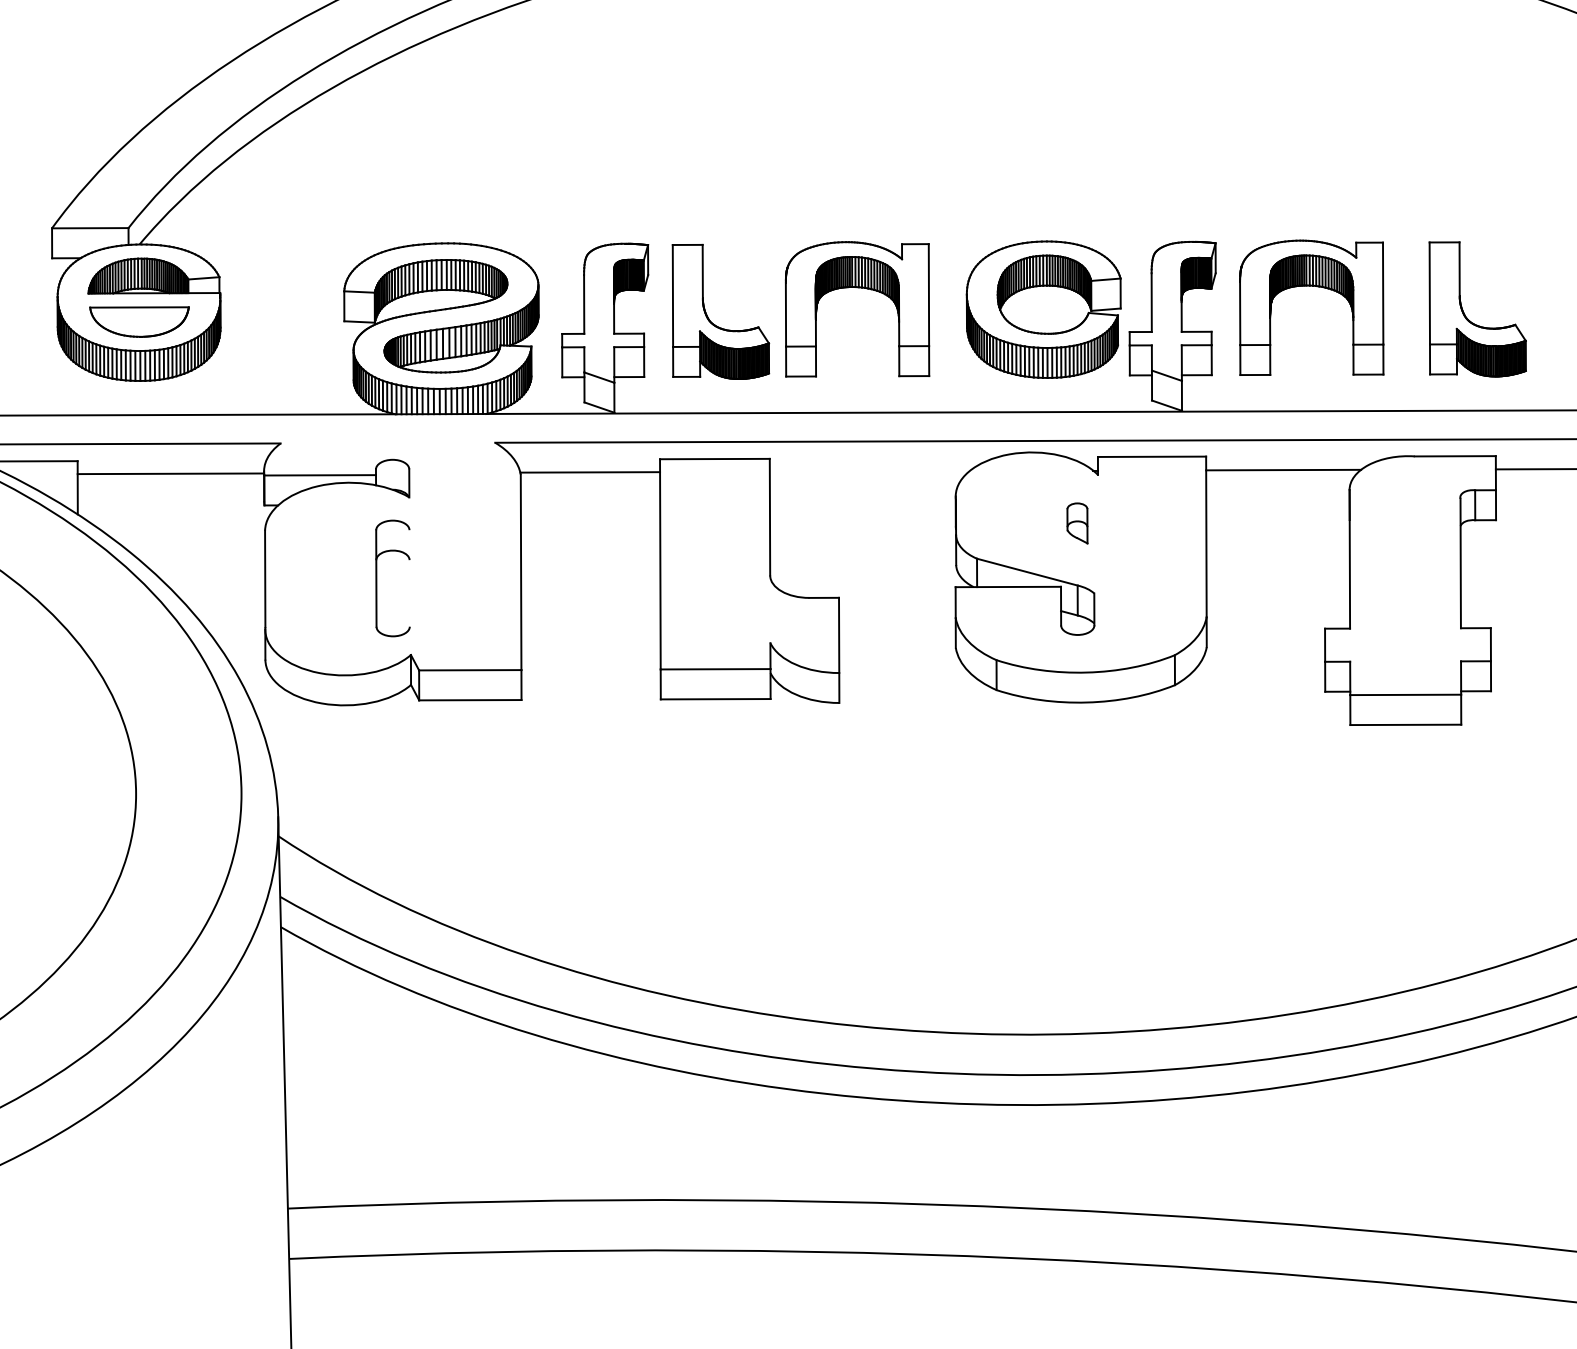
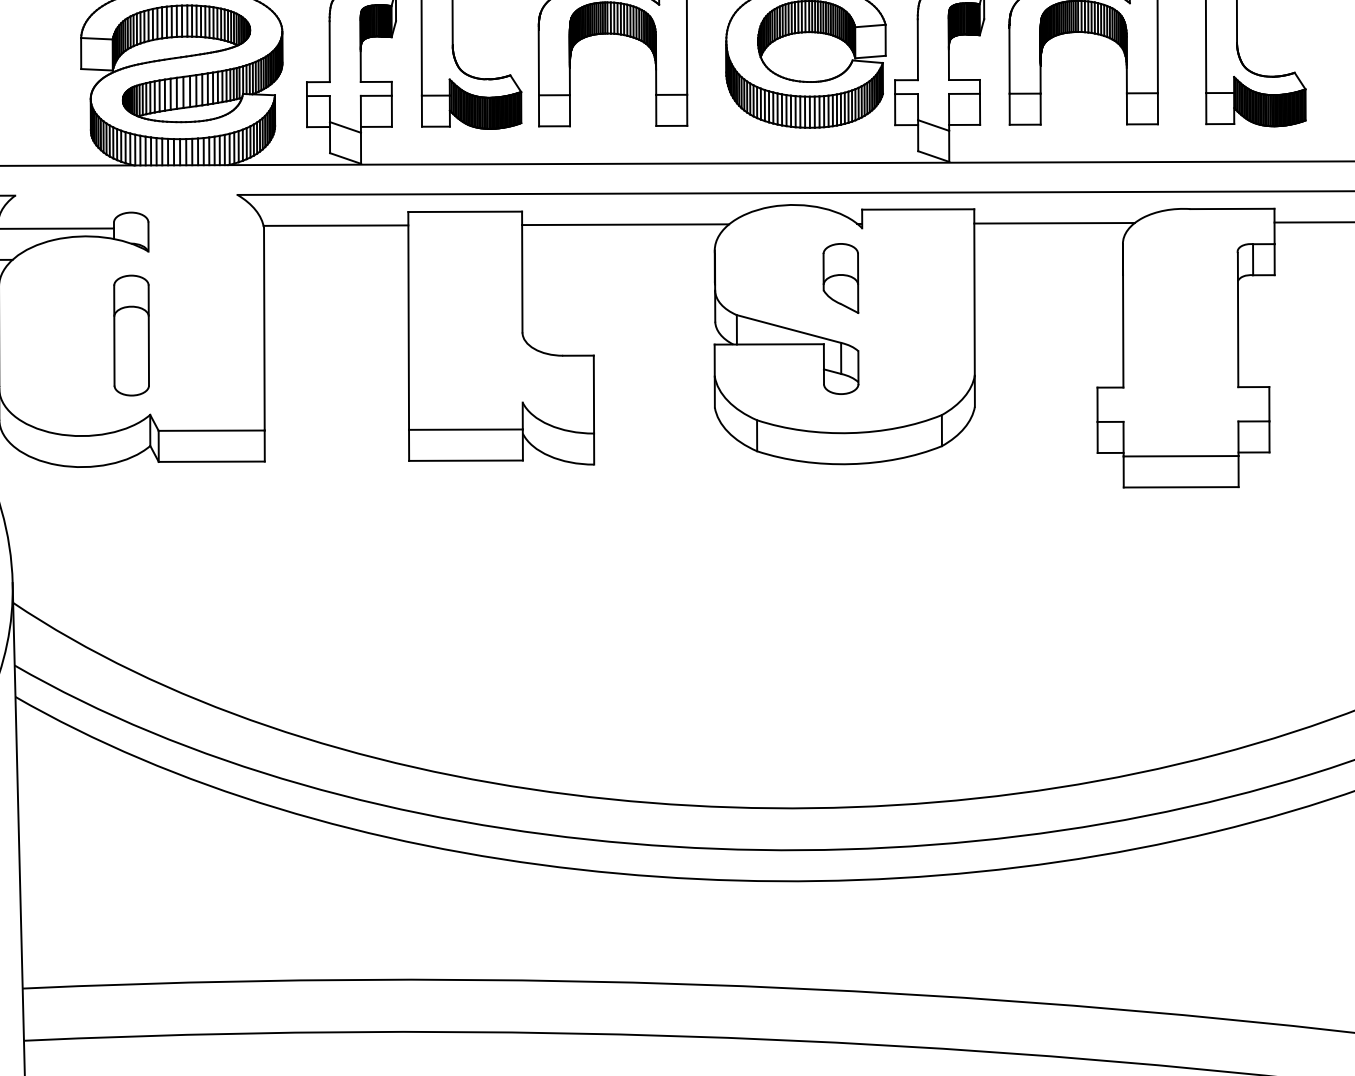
line: (869, 471) -> (625, 224), added
part: (1077, 523) -> (840, 278), size x1.67
line: (409, 578) -> (148, 335), added

